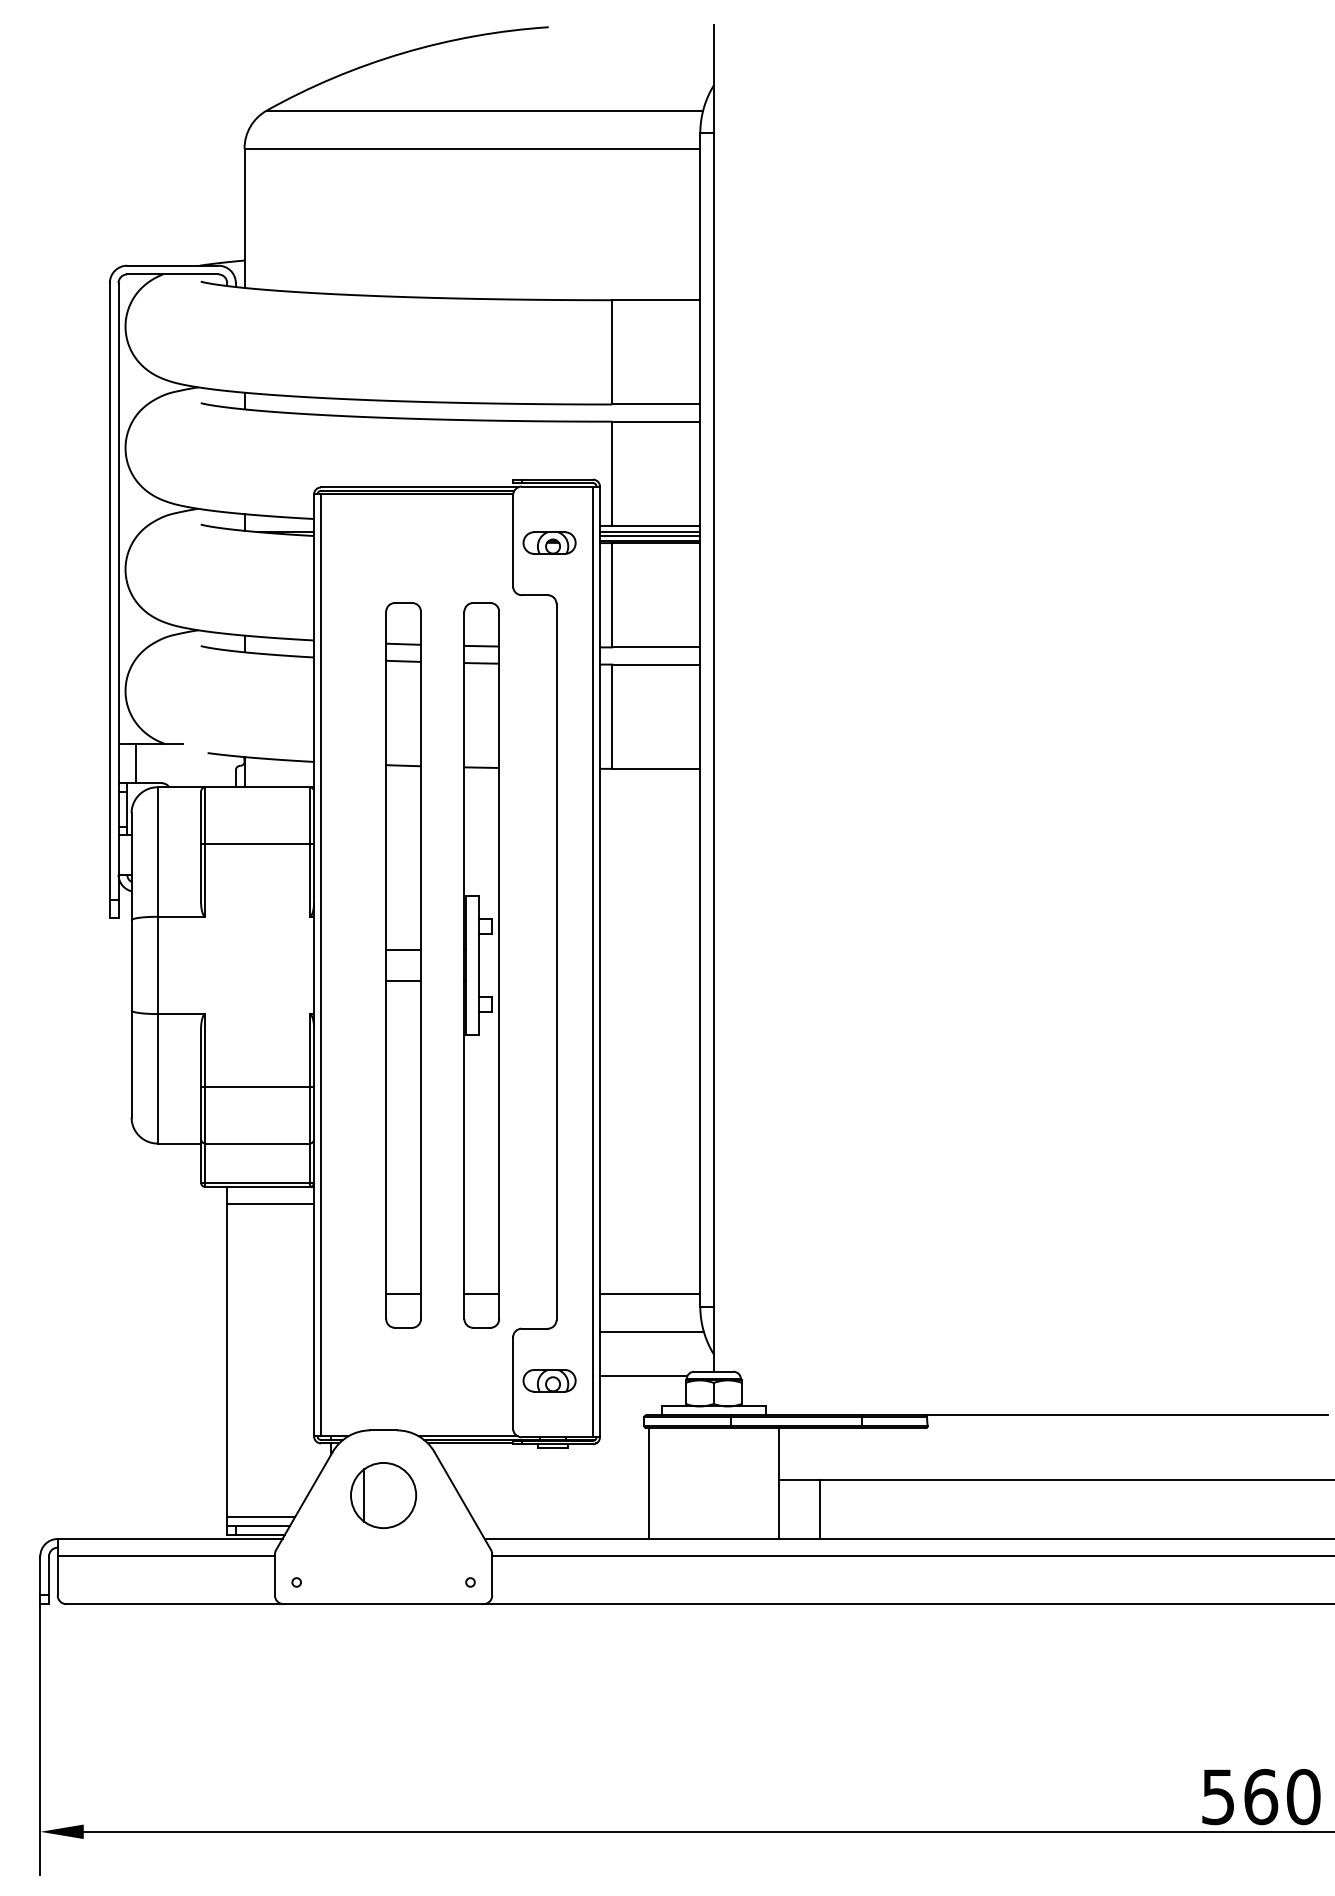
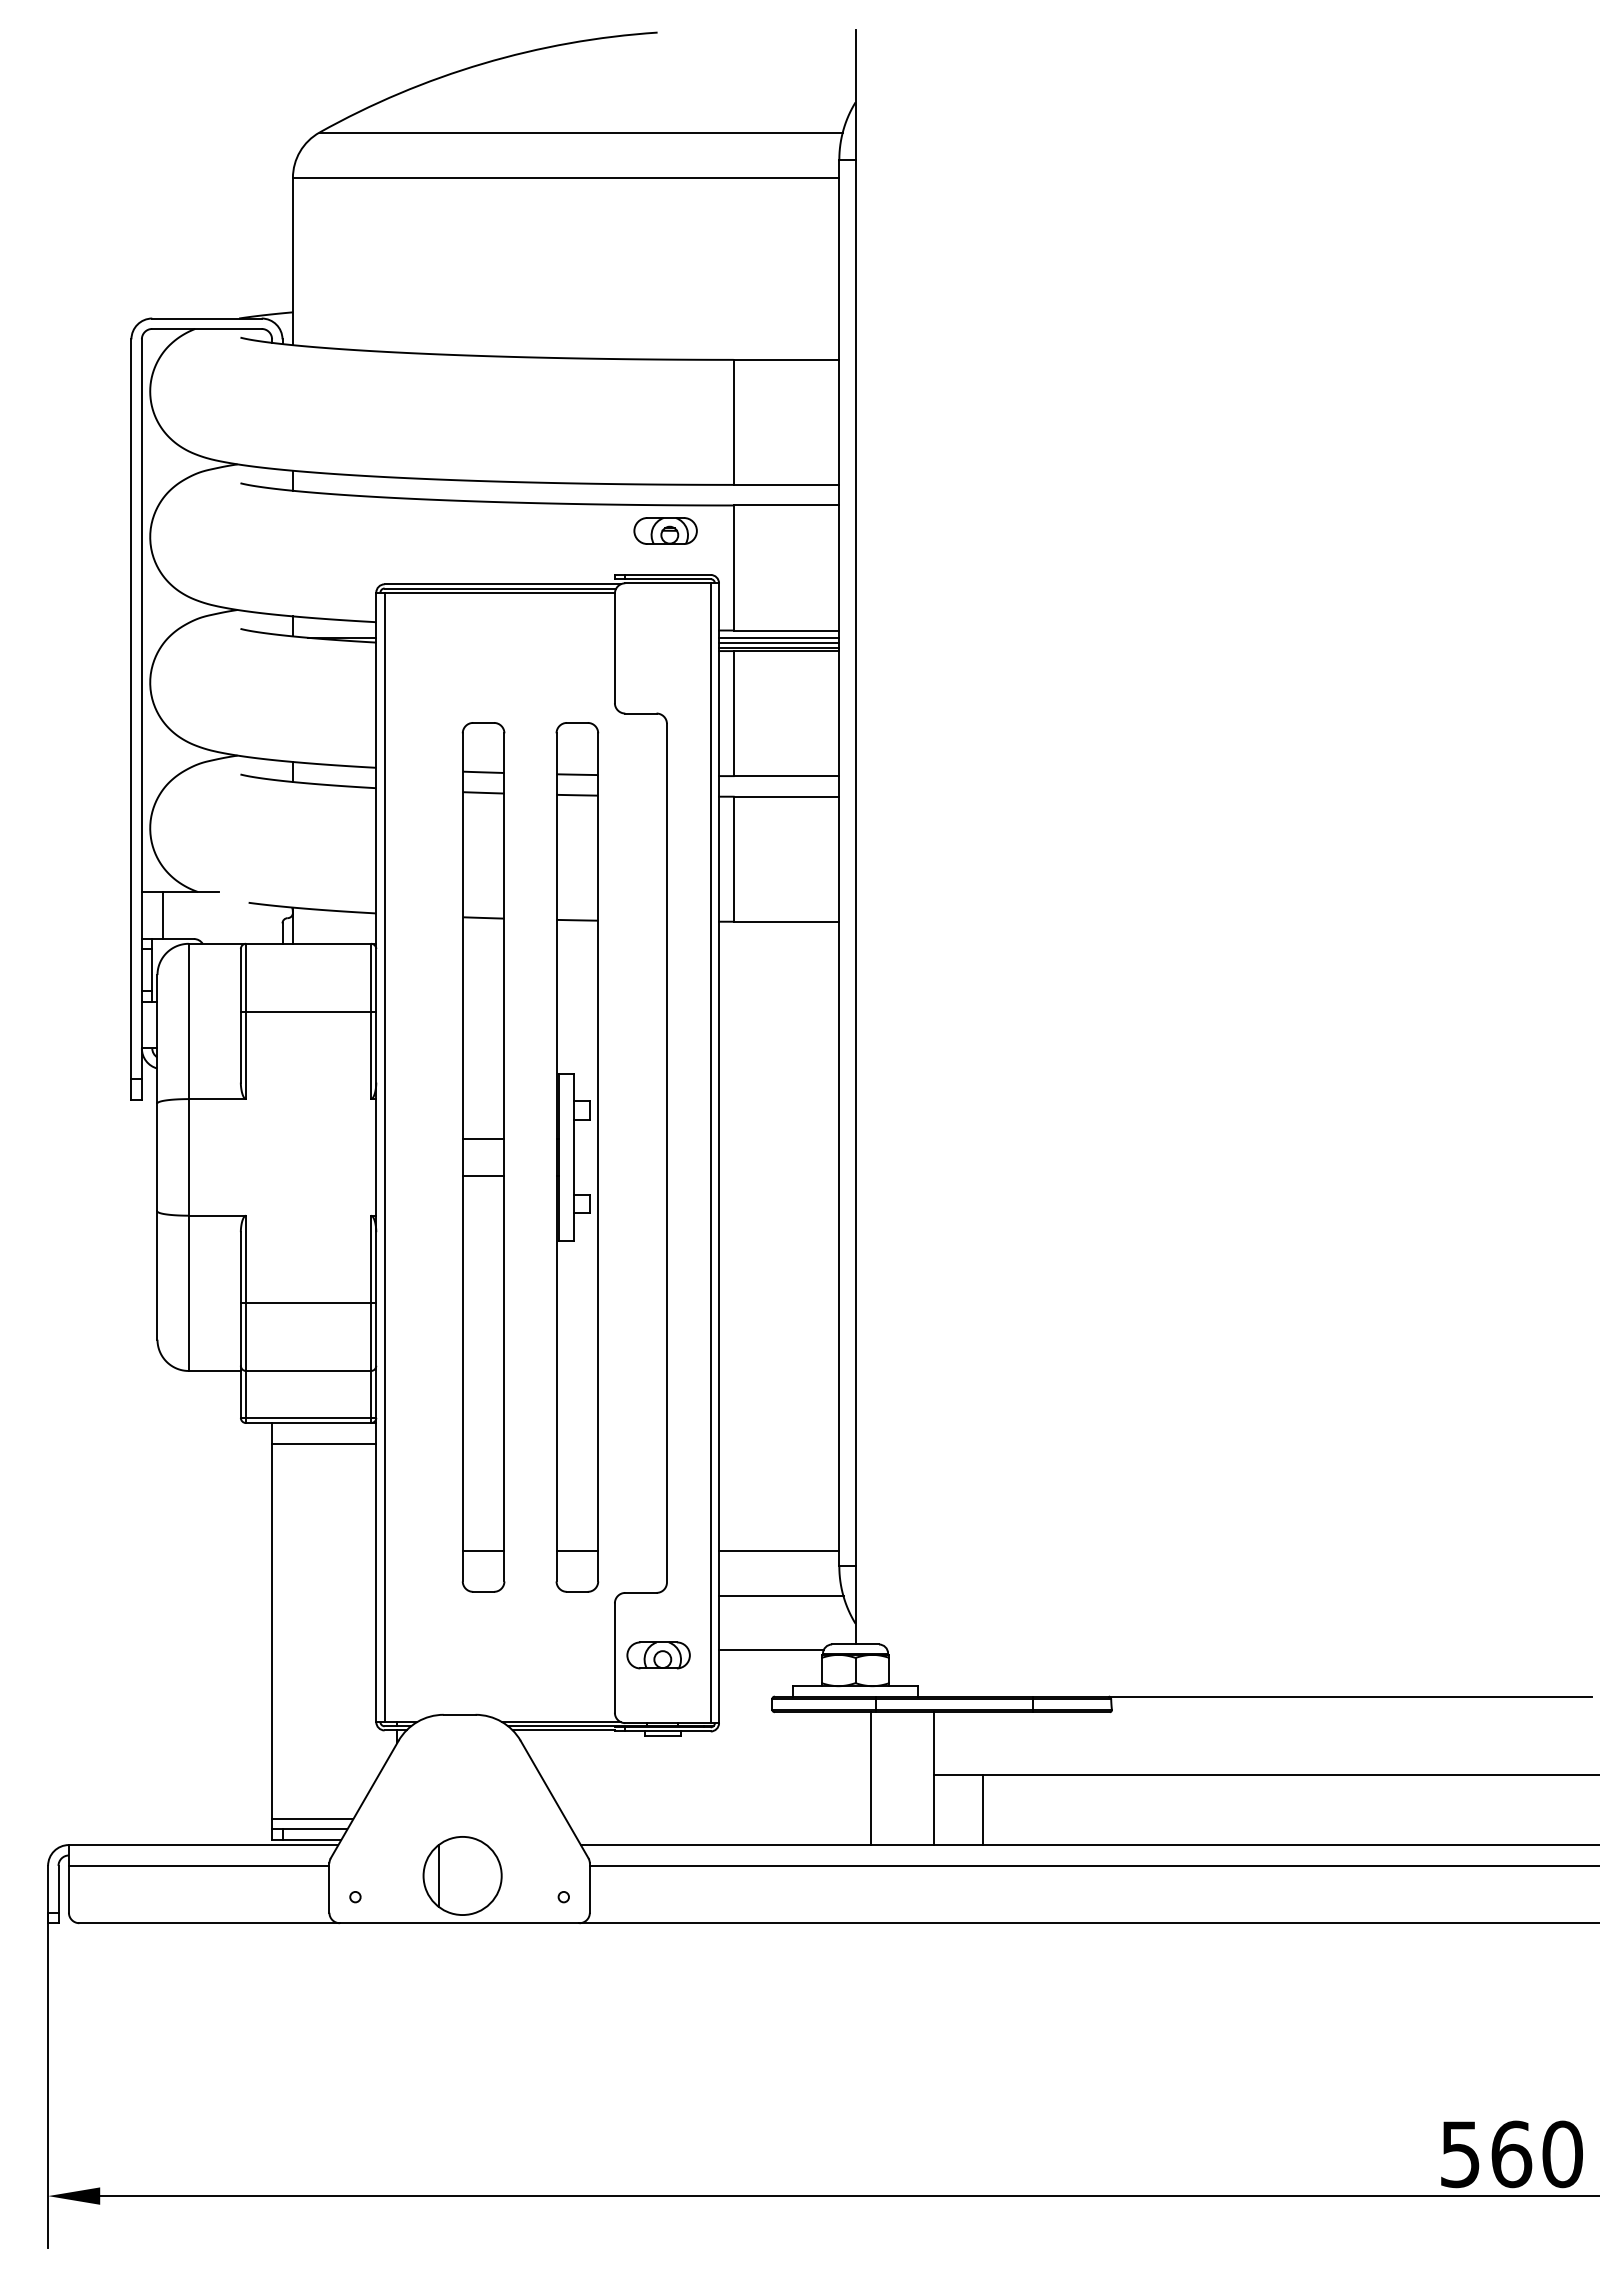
part: (549, 542) -> (665, 530), moved
line: (648, 1483) -> (871, 1778), moved
part: (383, 1495) -> (462, 1875), moved

